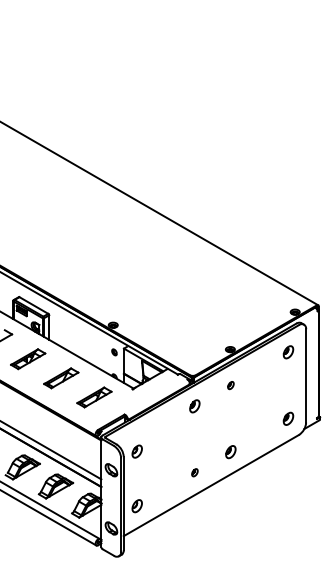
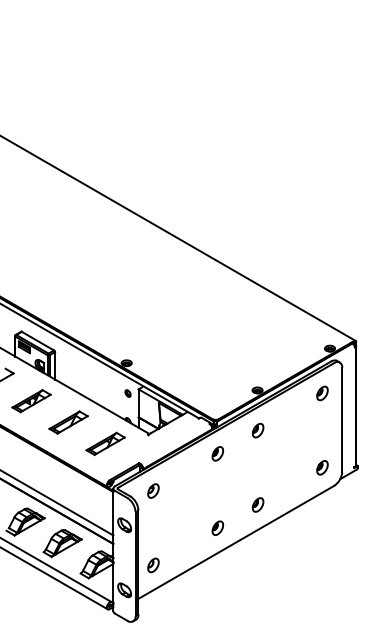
part: (230, 385) -> (257, 430), size x1.67
part: (136, 451) -> (152, 490), moved
part: (194, 472) -> (217, 527), size x1.67

